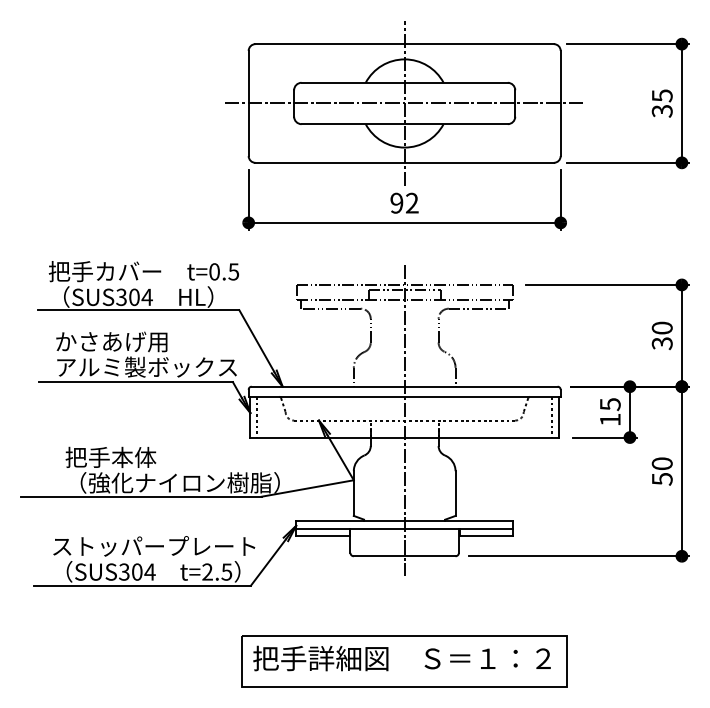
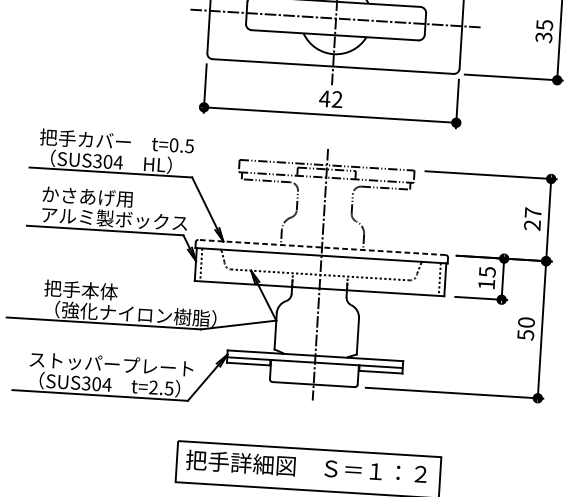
text: (396, 202) -> (324, 98), 92 -> 42
text: (661, 335) -> (532, 218), 30 -> 27
line: (404, 386) -> (321, 247), solid -> dashed

